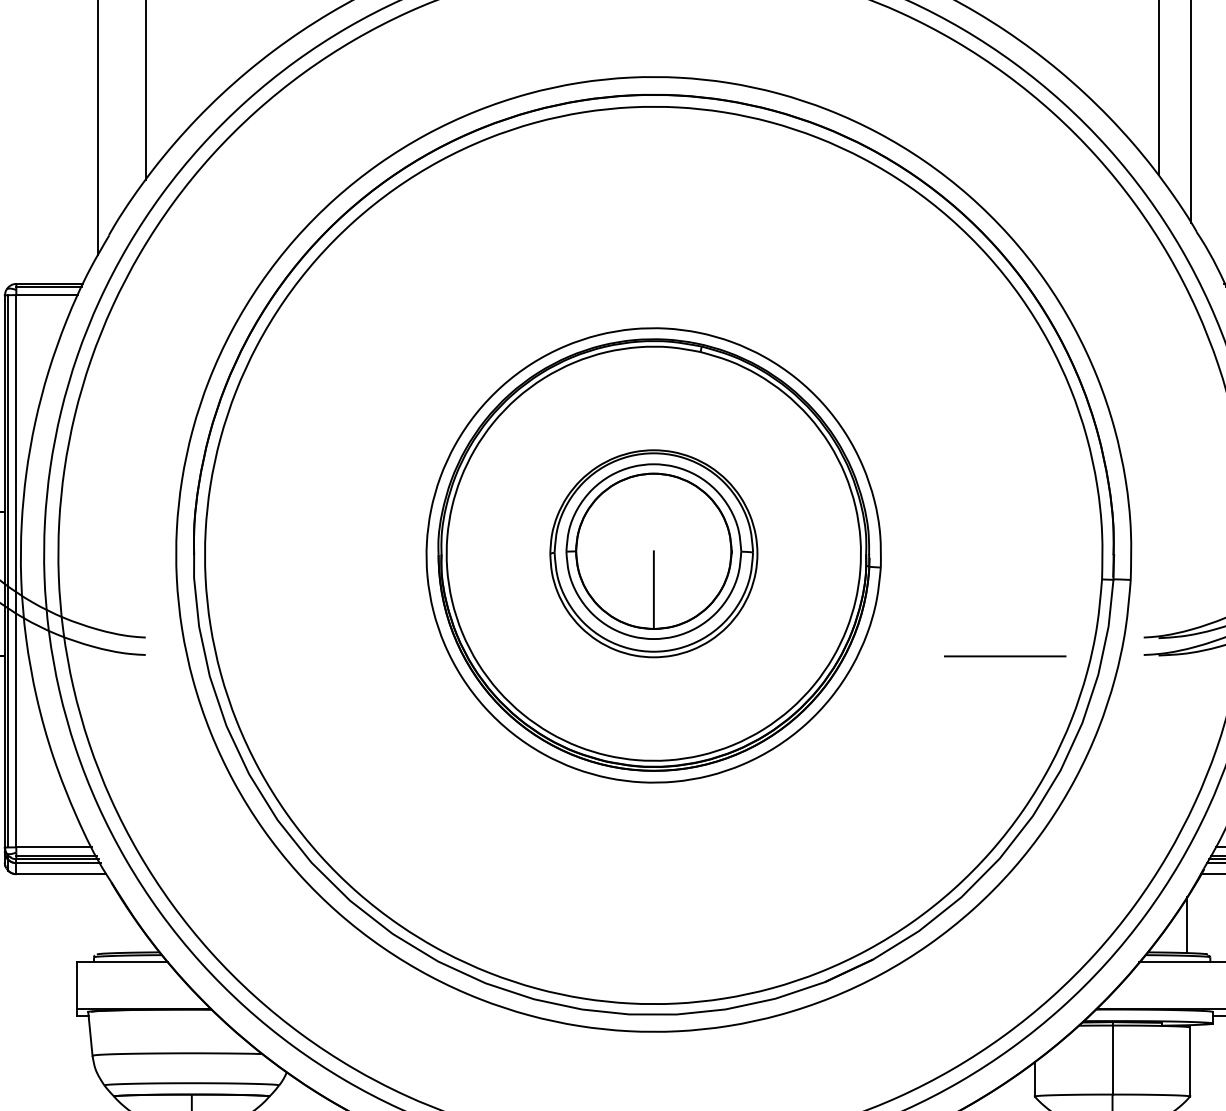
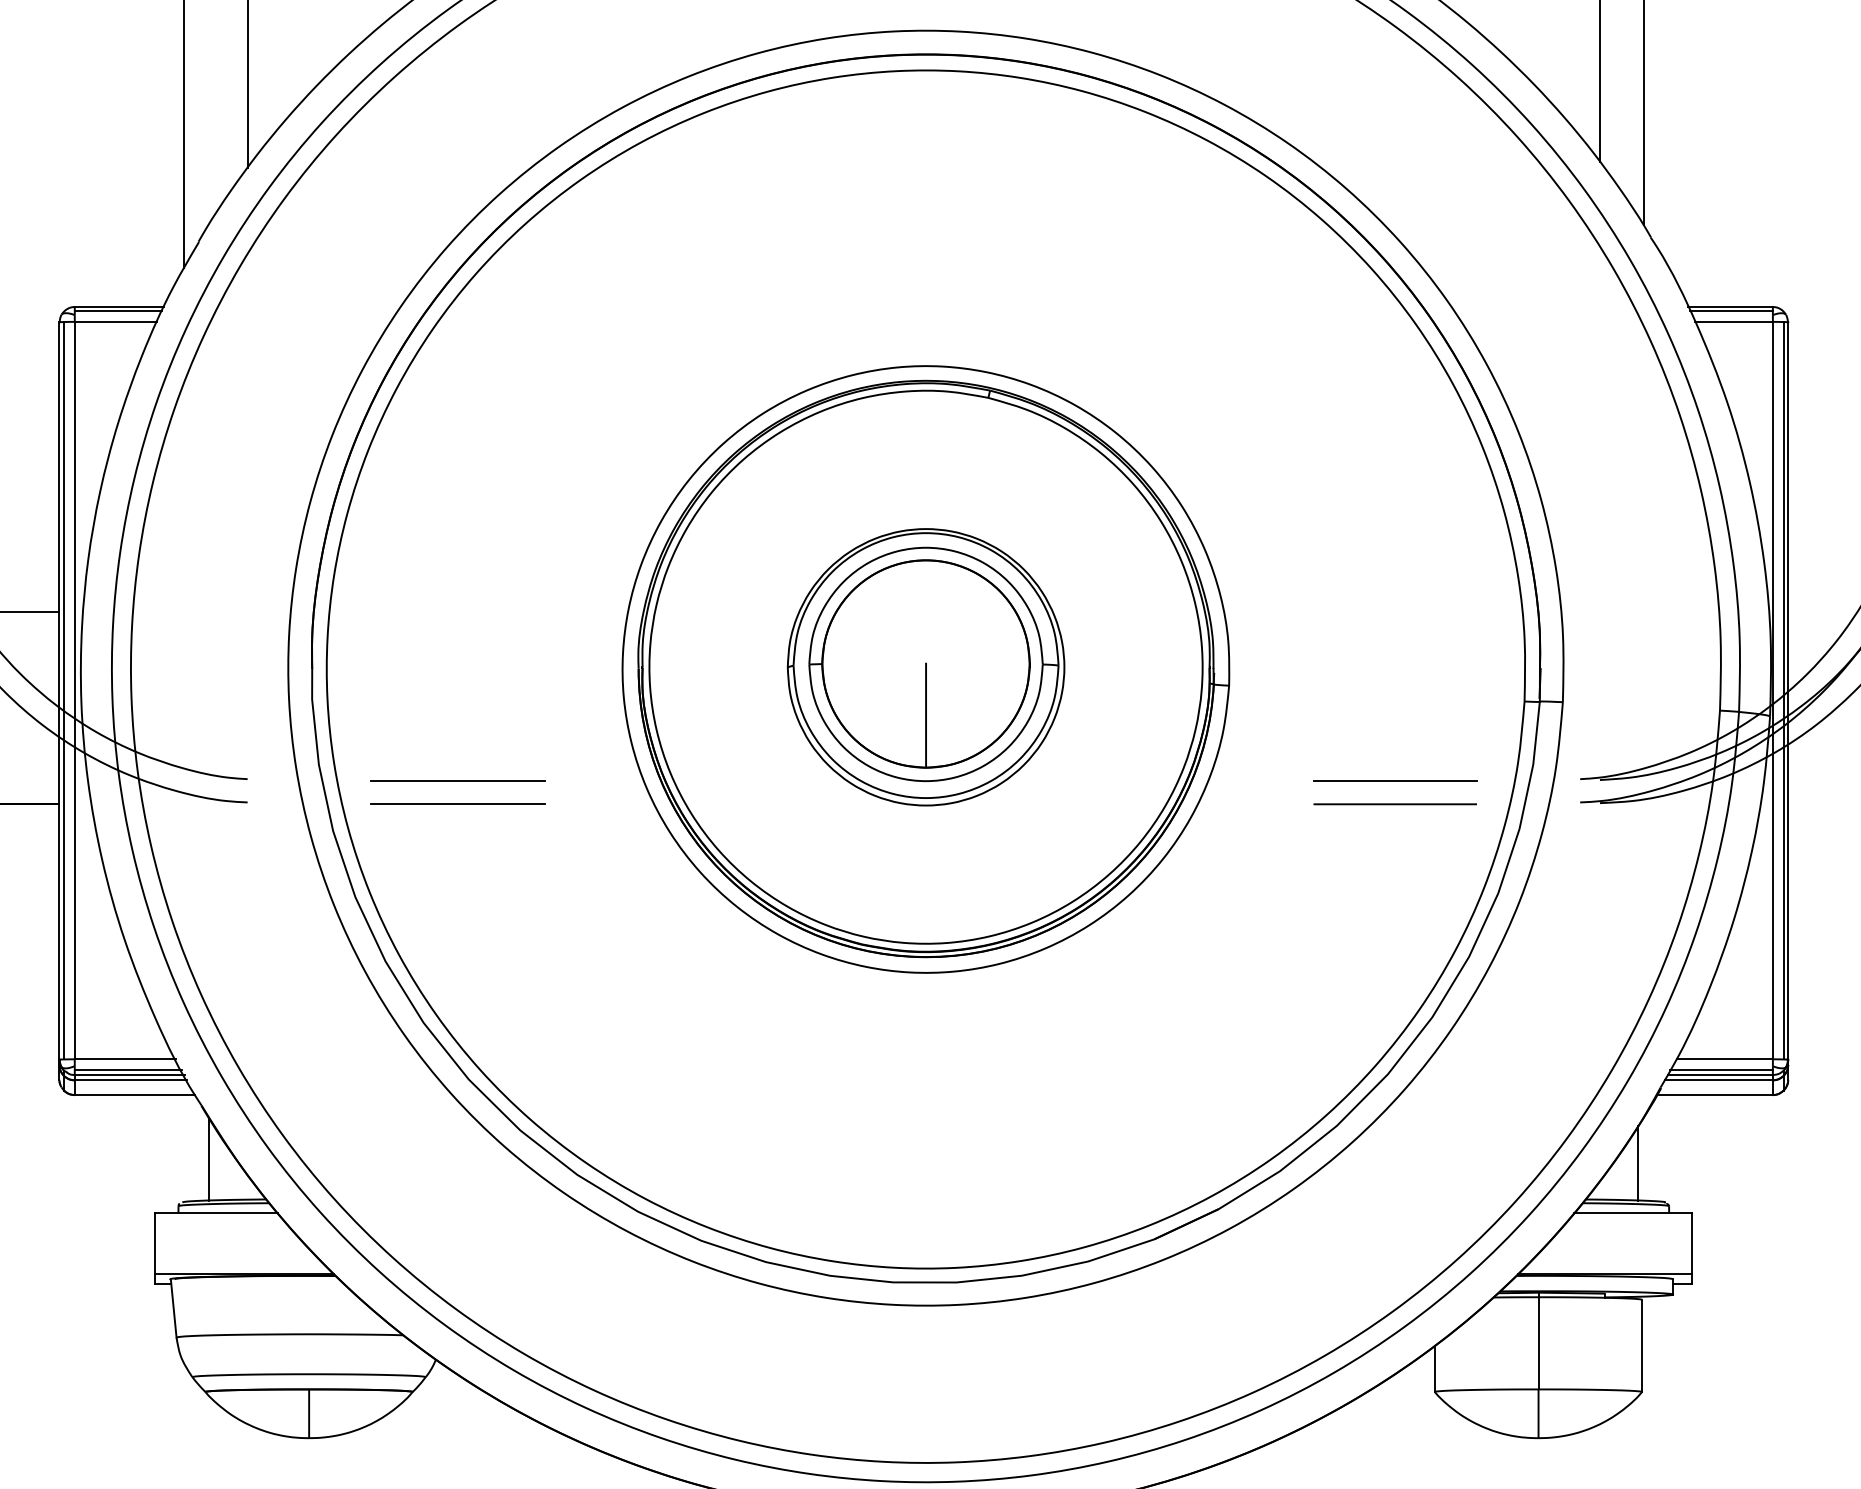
line: (302, 639) -> (457, 781), added
line: (1005, 639) -> (1395, 781), added
line: (302, 656) -> (457, 804), added
line: (117, 922) -> (209, 1159), added

